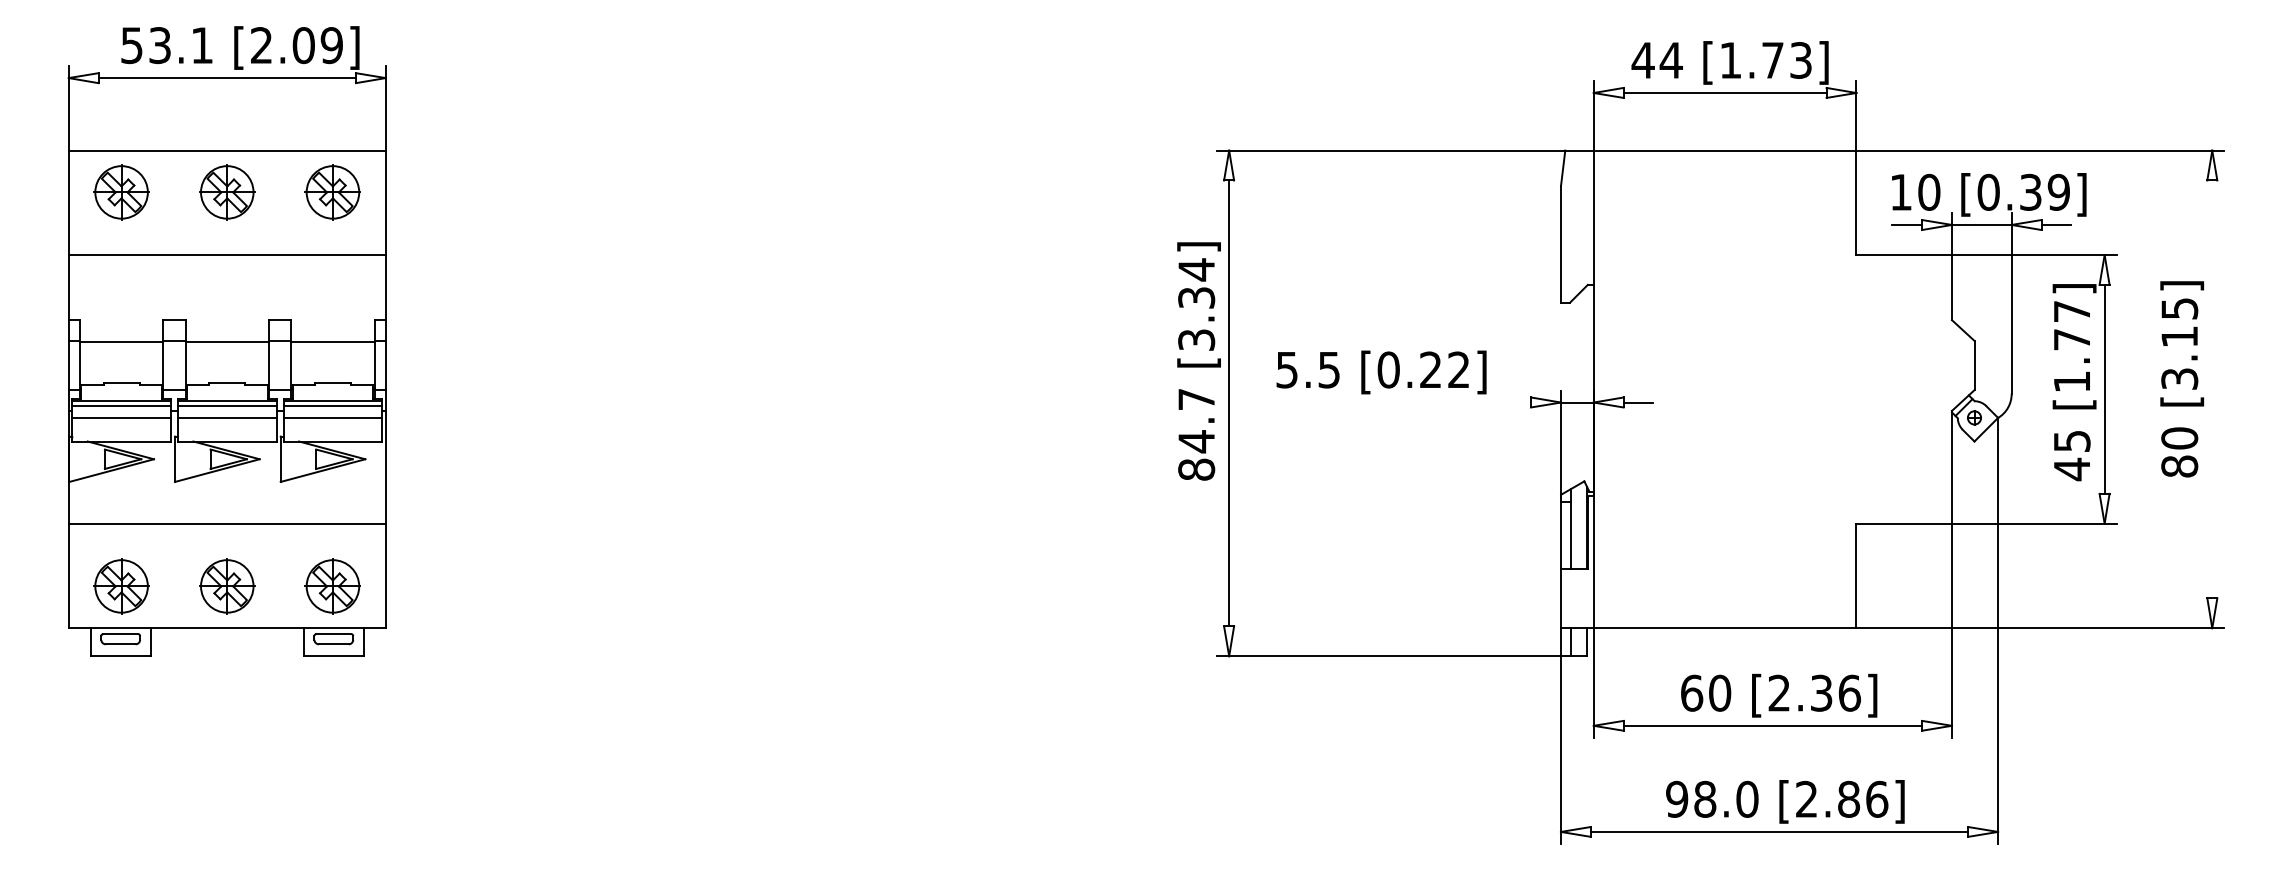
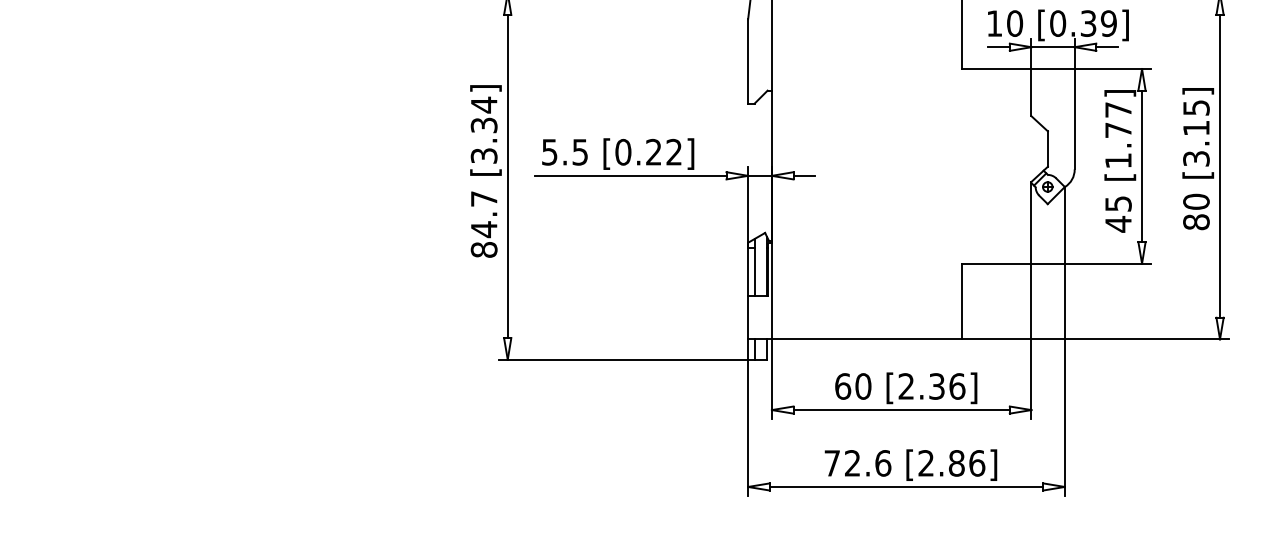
text: (1198, 361) -> (485, 171), moved
line: (2212, 389) -> (1220, 166), added
line: (1399, 402) -> (631, 175), added
text: (1712, 798) -> (857, 462), 98.0 -> 72.6

